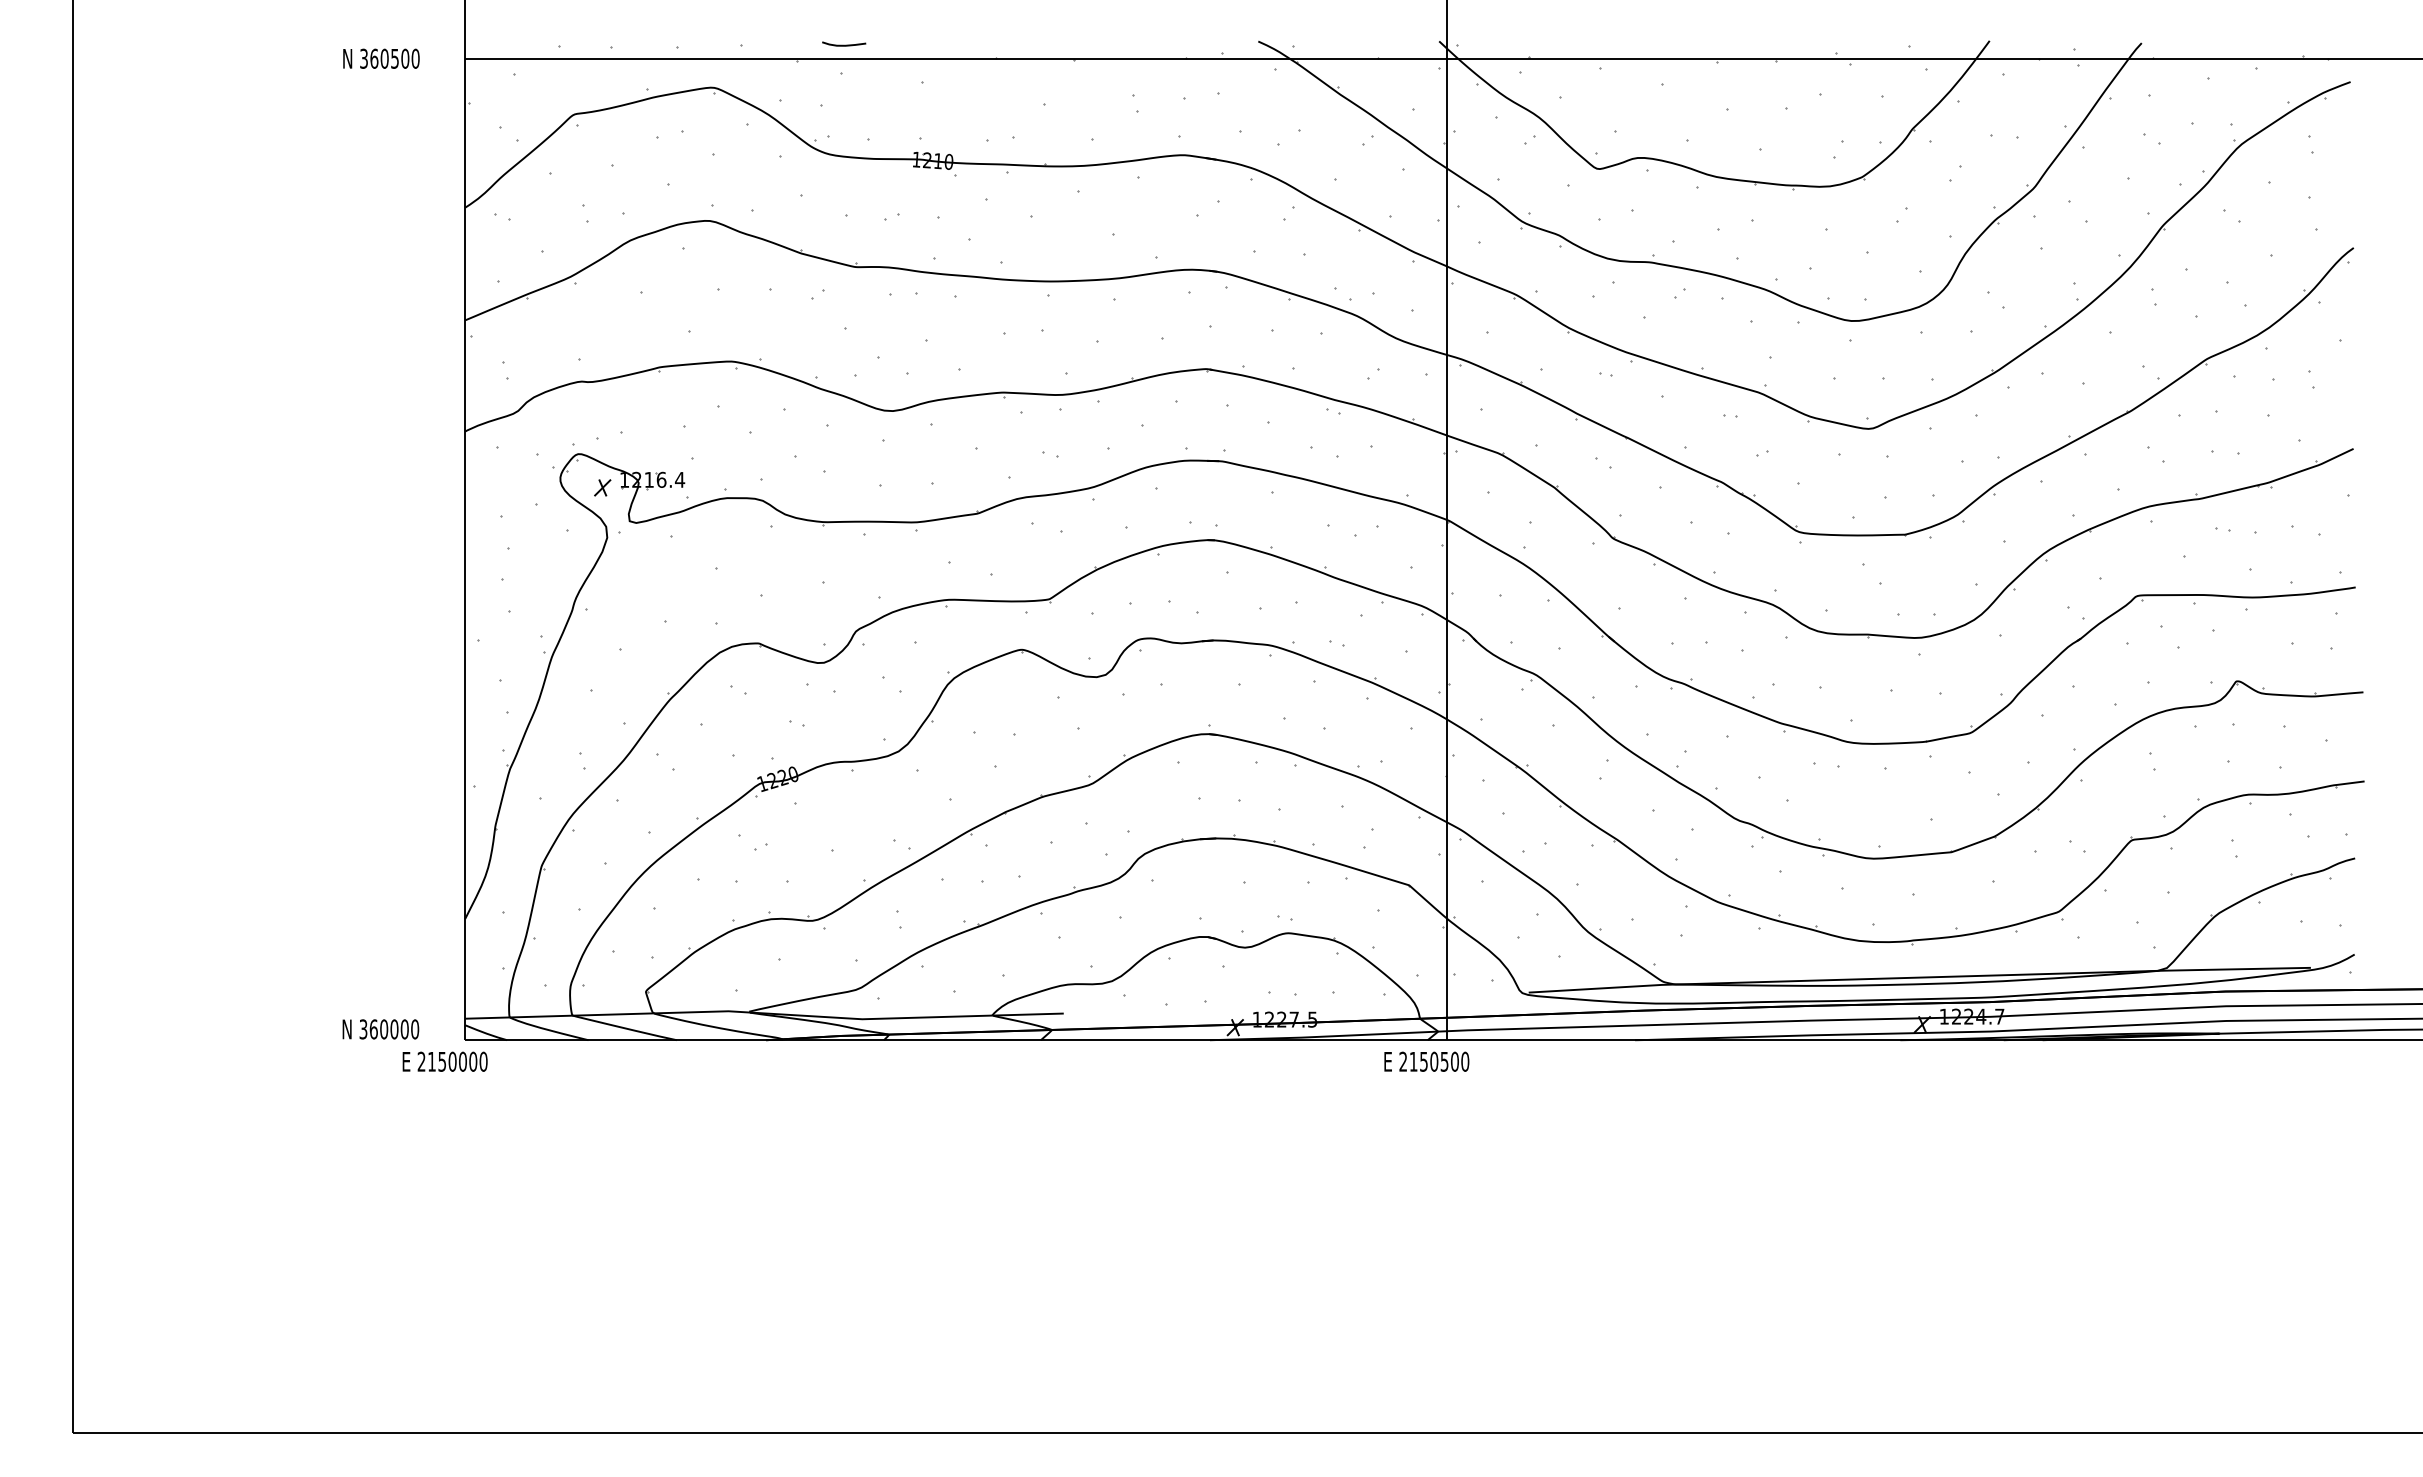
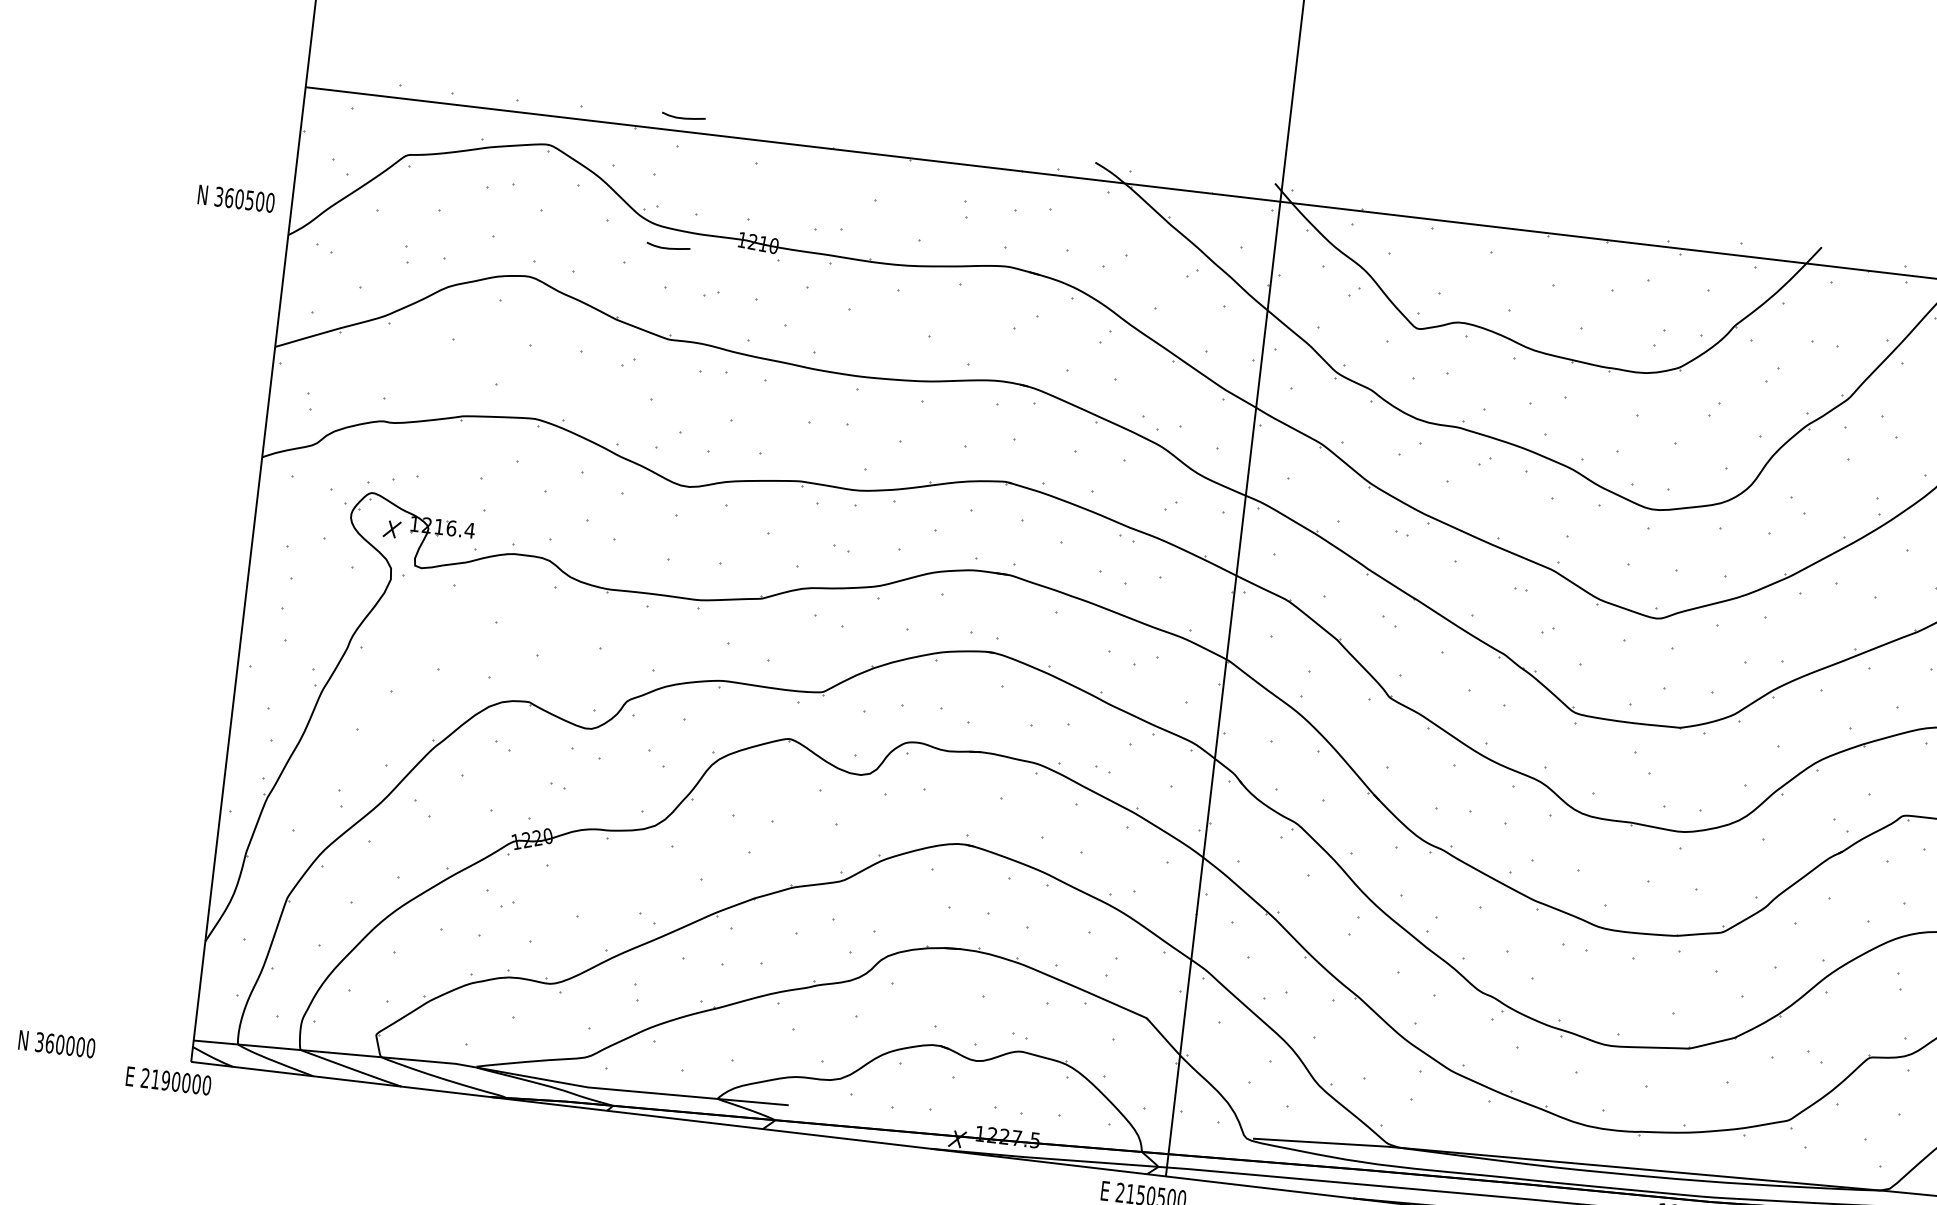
text: (381, 58) -> (236, 198), moved
curve: (844, 175) -> (668, 247), added
text: (380, 1029) -> (56, 1044), moved
text: (442, 1061) -> (166, 1080), 2150000 -> 2190000

